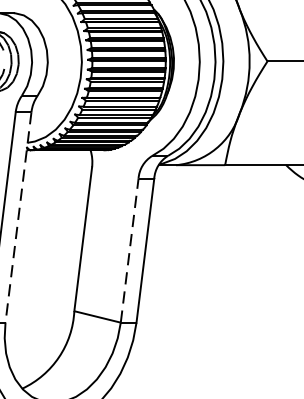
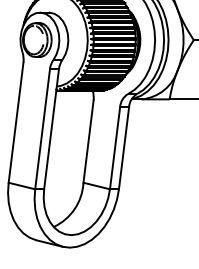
line: (18, 217) -> (51, 129), dashed -> solid
line: (130, 249) -> (115, 147), dashed -> solid

